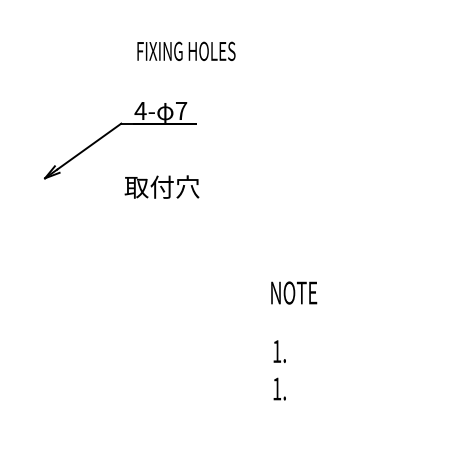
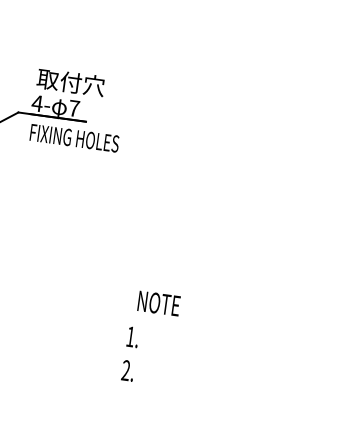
text: (186, 50) -> (74, 137), moved
text: (161, 186) -> (70, 81), moved
text: (294, 292) -> (159, 303), moved
text: (276, 388) -> (125, 370), 1. -> 2.

